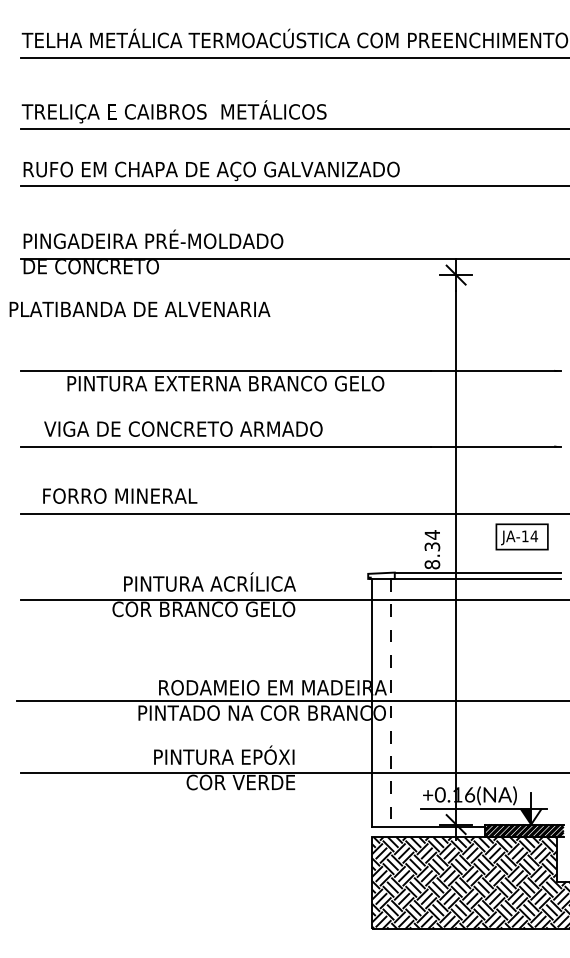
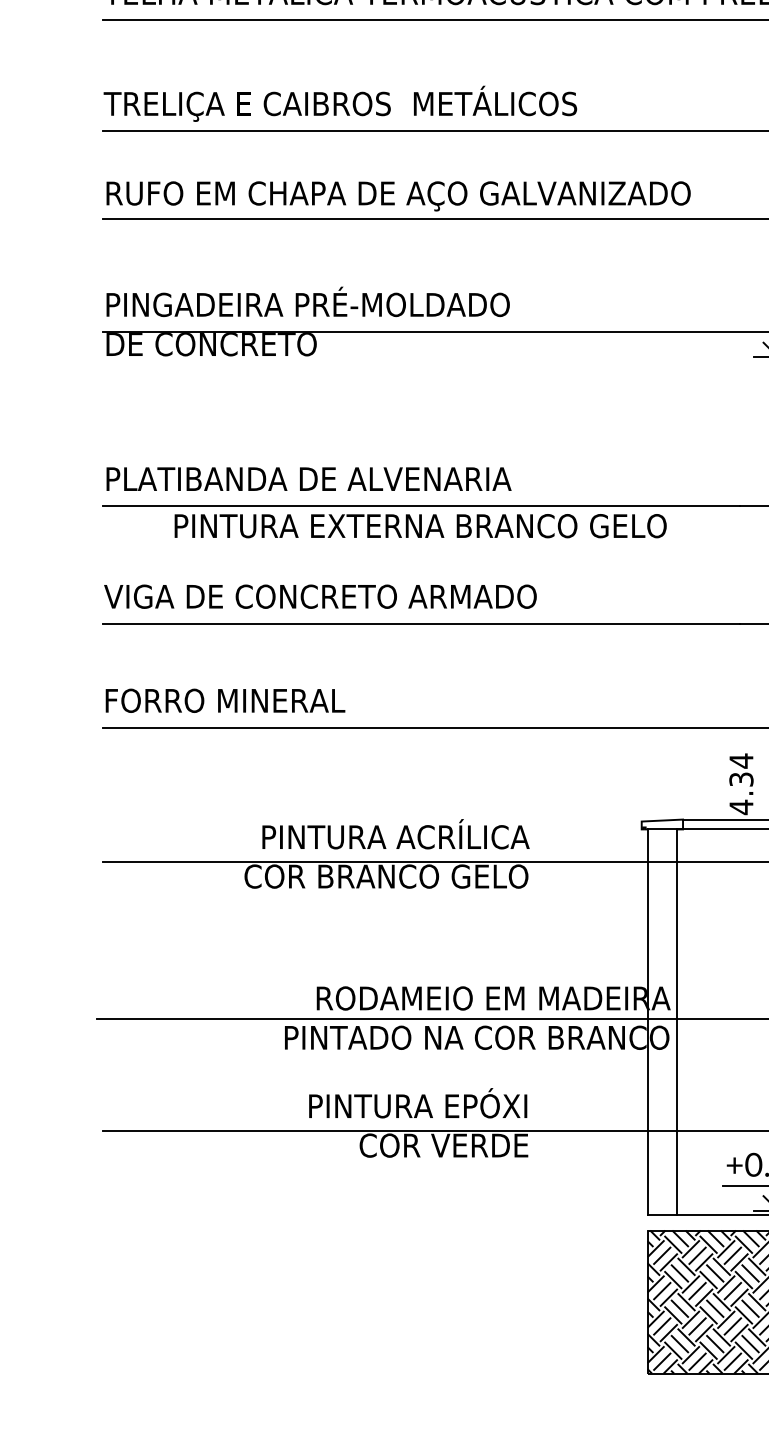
text: (139, 308) -> (308, 477), moved
text: (183, 428) -> (320, 595), moved
text: (120, 495) -> (225, 699), moved
text: (432, 564) -> (741, 806), 8.34 -> 4.34
line: (390, 703) -> (676, 1022), dashed -> solid

